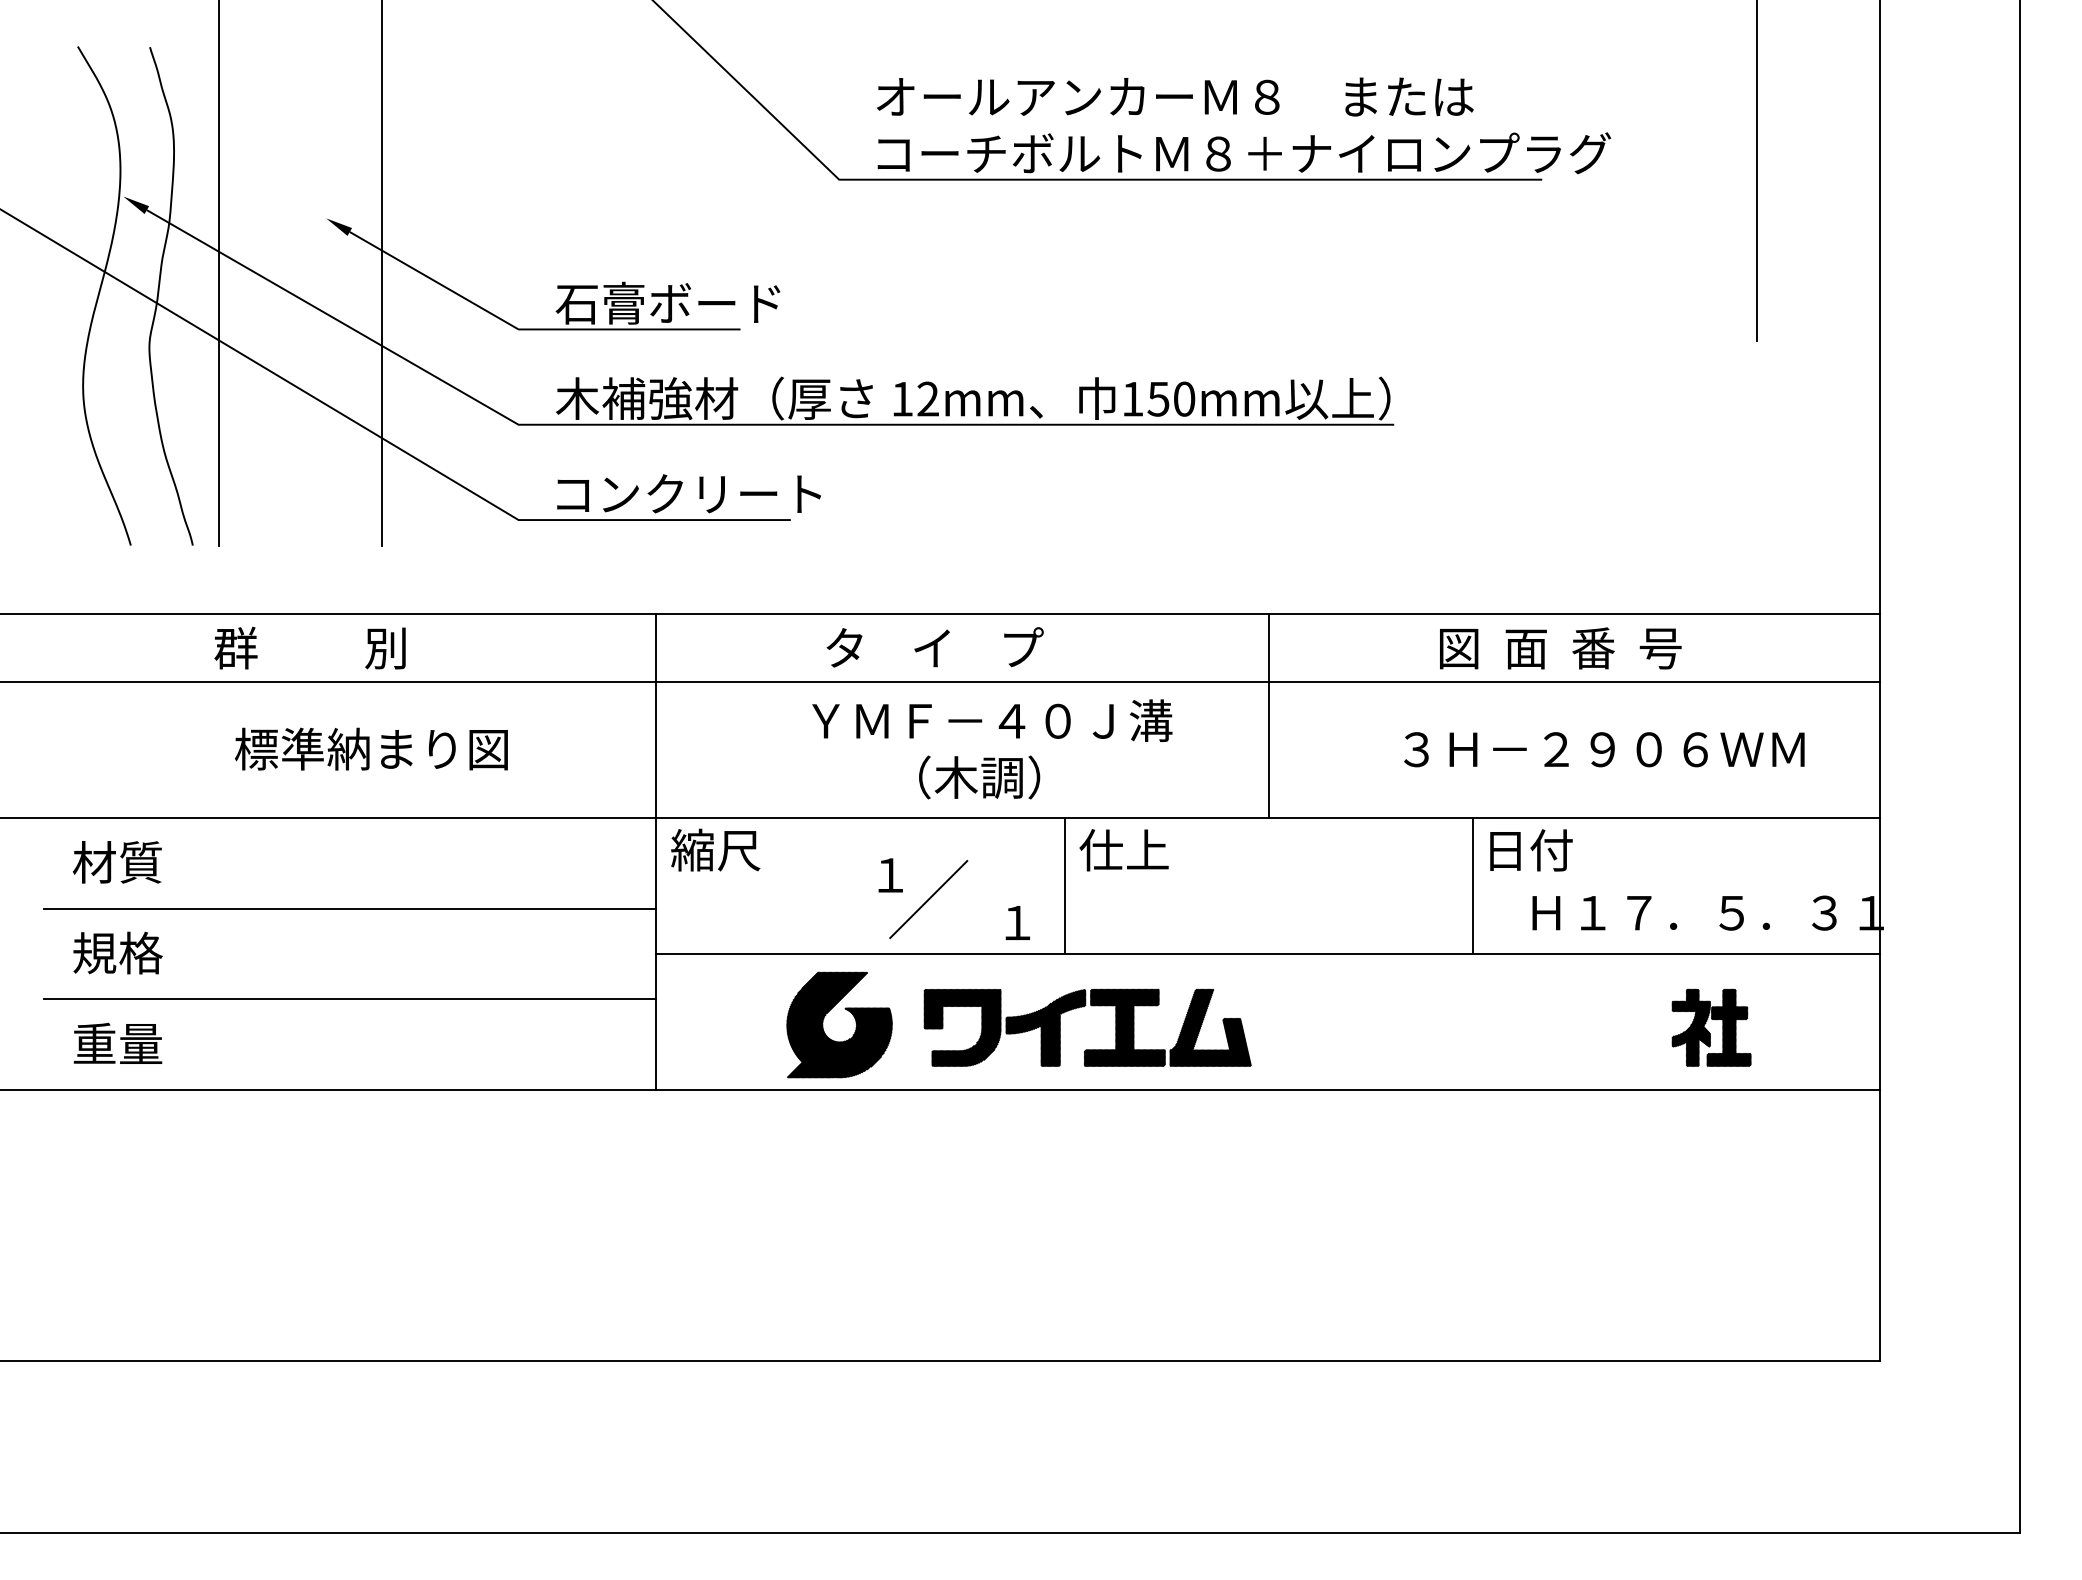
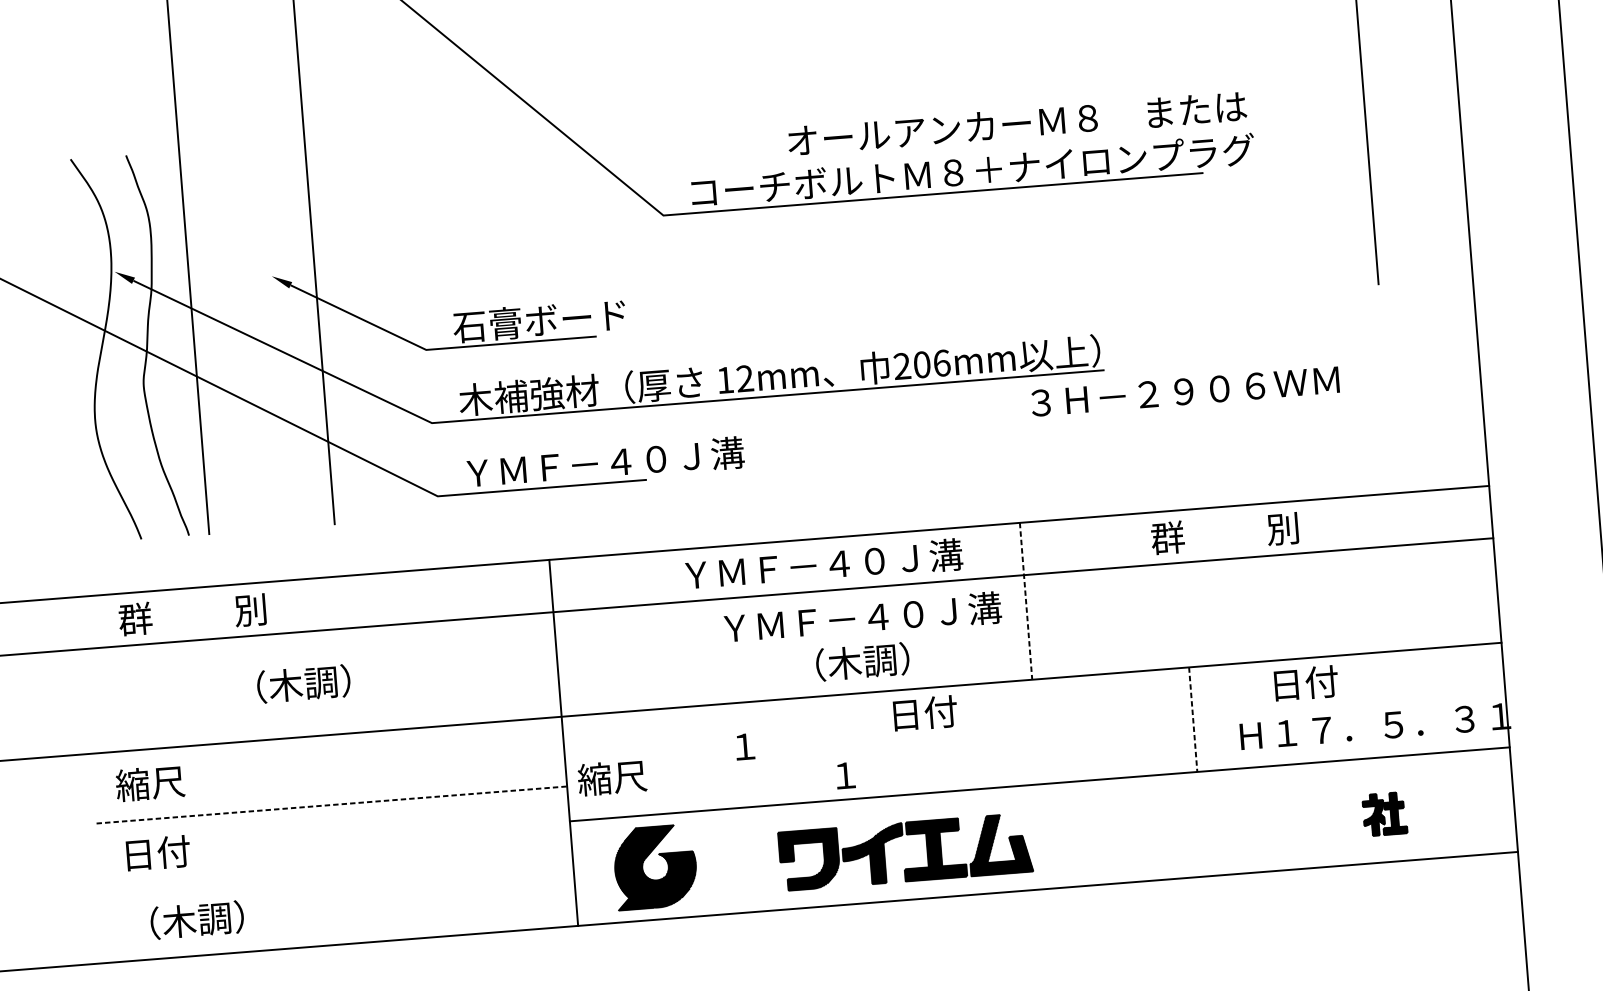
text: (1175, 96) -> (1017, 123), moved
text: (1158, 398) -> (921, 364), 150mm -> 206mm
text: (738, 493) -> (605, 462), コンクリート -> ＹＭＦ－４０Ｊ溝
text: (309, 647) -> (191, 614), moved
text: (1008, 647) -> (821, 564), タ    イ    プ -> ＹＭＦ－４０Ｊ溝
text: (1559, 647) -> (1245, 531), 図  面  番  号 -> 群          別
line: (1269, 716) -> (1026, 601), solid -> dashed
text: (992, 720) -> (863, 617), moved
text: (370, 748) -> (337, 680), 標準納まり図 -> （木調）
text: (1604, 749) -> (1185, 391), moved
text: (979, 777) -> (862, 661), moved
text: (715, 849) -> (612, 777), moved
text: (1123, 850) -> (922, 713), 仕上 -> 日付
text: (1531, 850) -> (1306, 683), moved
text: (116, 861) -> (149, 782), 材質 -> 縮尺
line: (1064, 885) -> (879, 744), removed
line: (1473, 886) -> (1193, 720), solid -> dashed
line: (928, 899) -> (775, 763), removed
line: (350, 908) -> (332, 804), solid -> dashed
text: (117, 952) -> (155, 852), 規格 -> 日付
line: (349, 999) -> (336, 874), removed
part: (846, 1010) -> (659, 855), moved
part: (1711, 1027) -> (1384, 814), size x0.7
text: (148, 1043) -> (185, 920), 重量 -> （木調）

